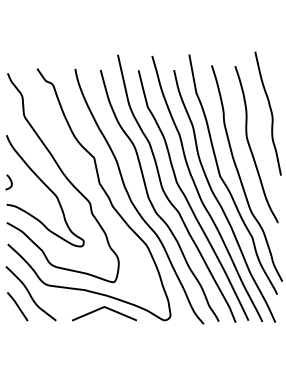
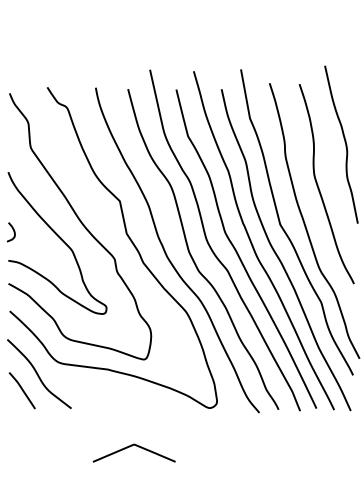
curve: (101, 309) -> (130, 447), moved

